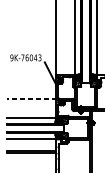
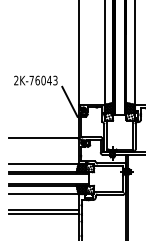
text: (12, 57) -> (16, 80), 9K-76043 -> 2K-76043
line: (31, 98) -> (43, 137), dashed -> solid

